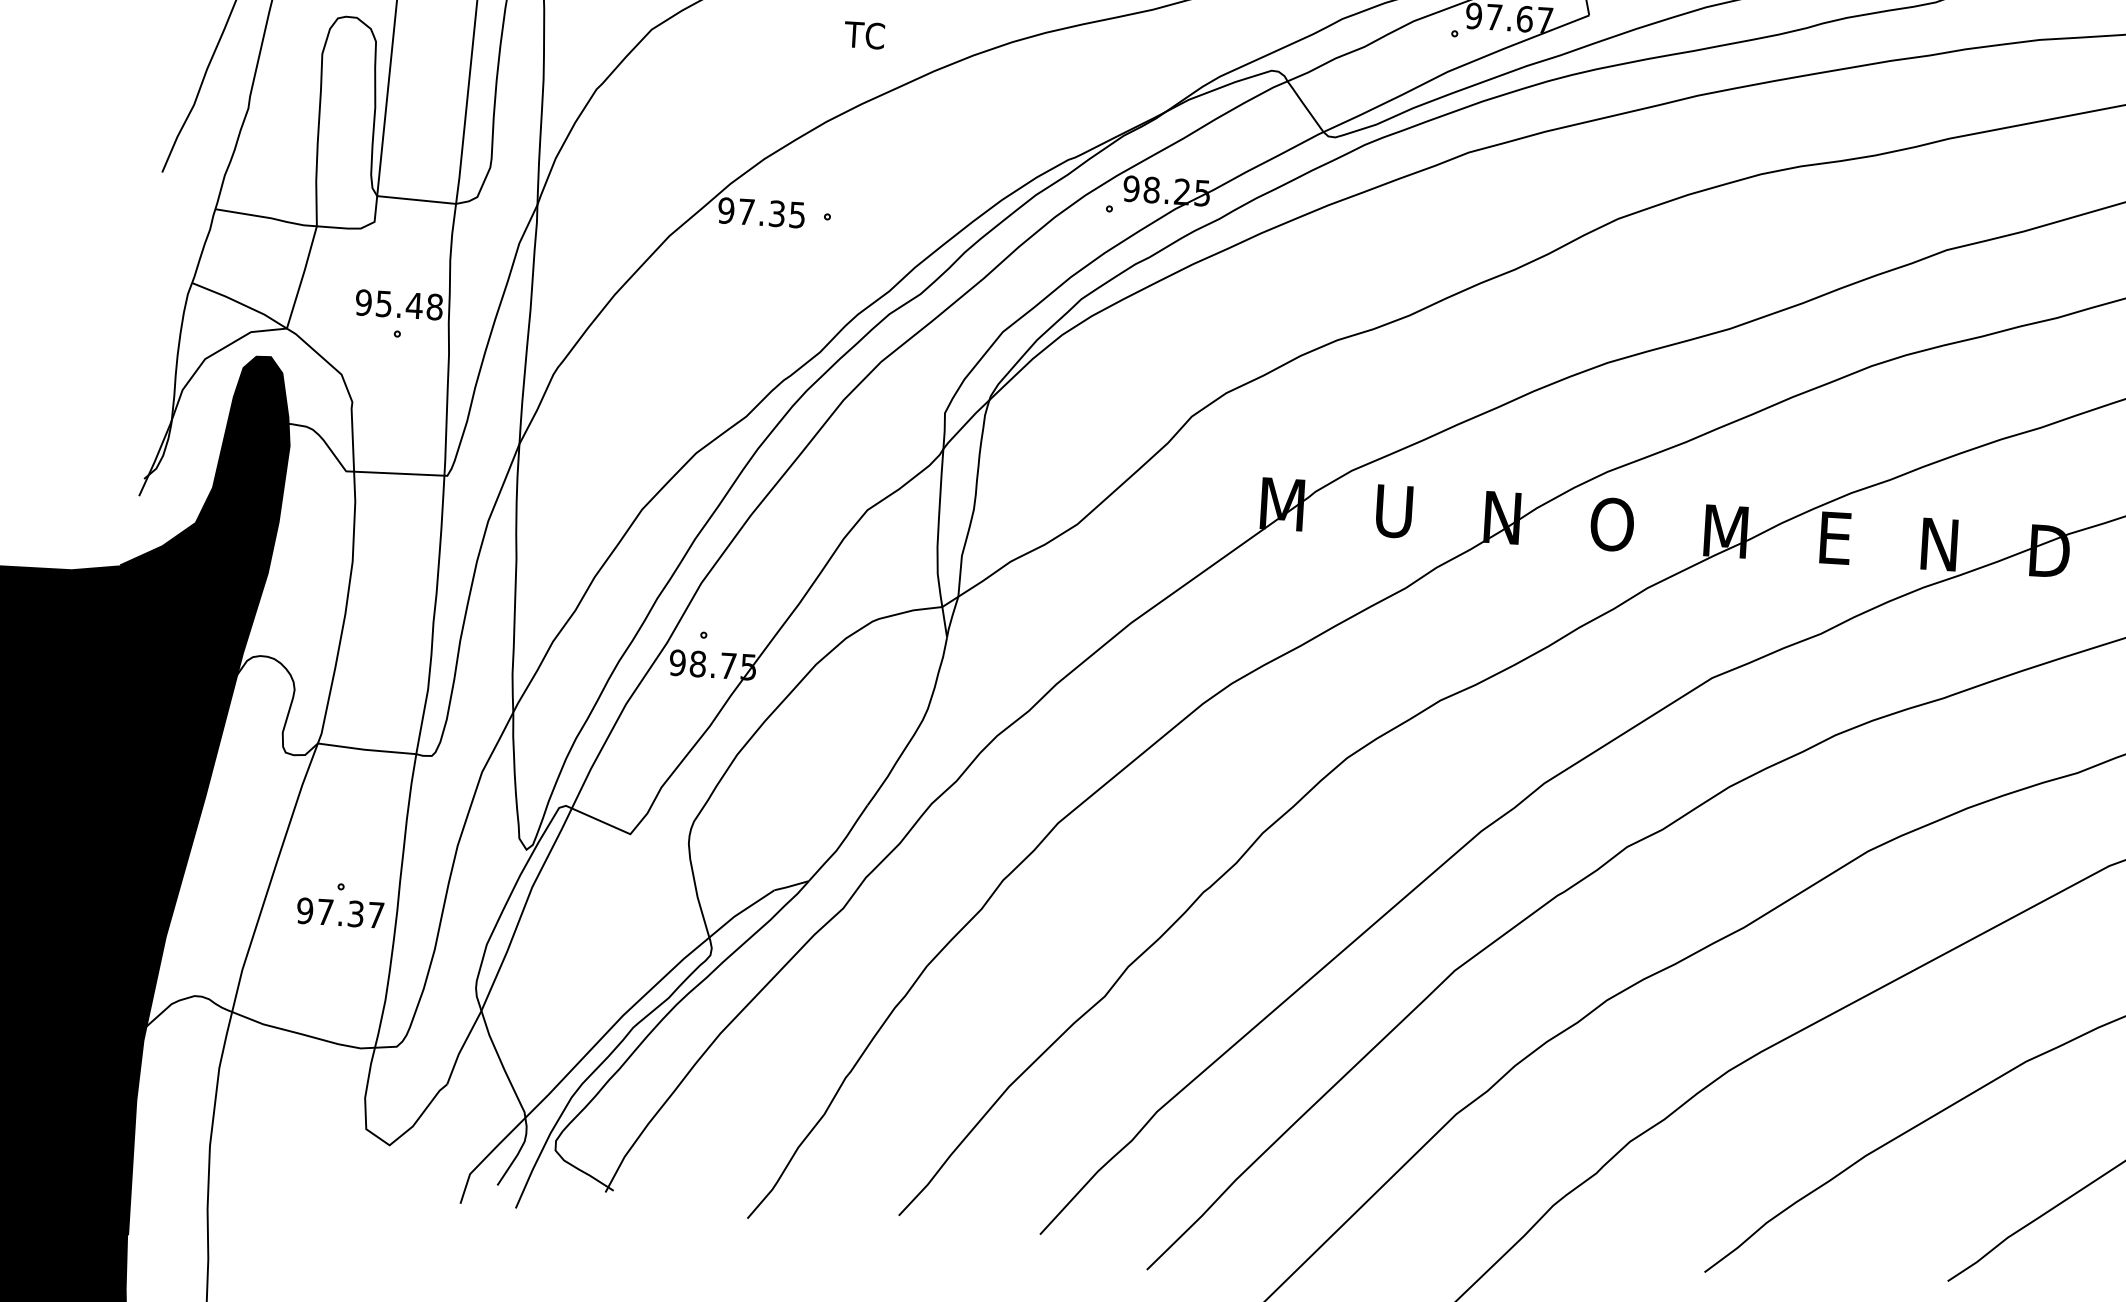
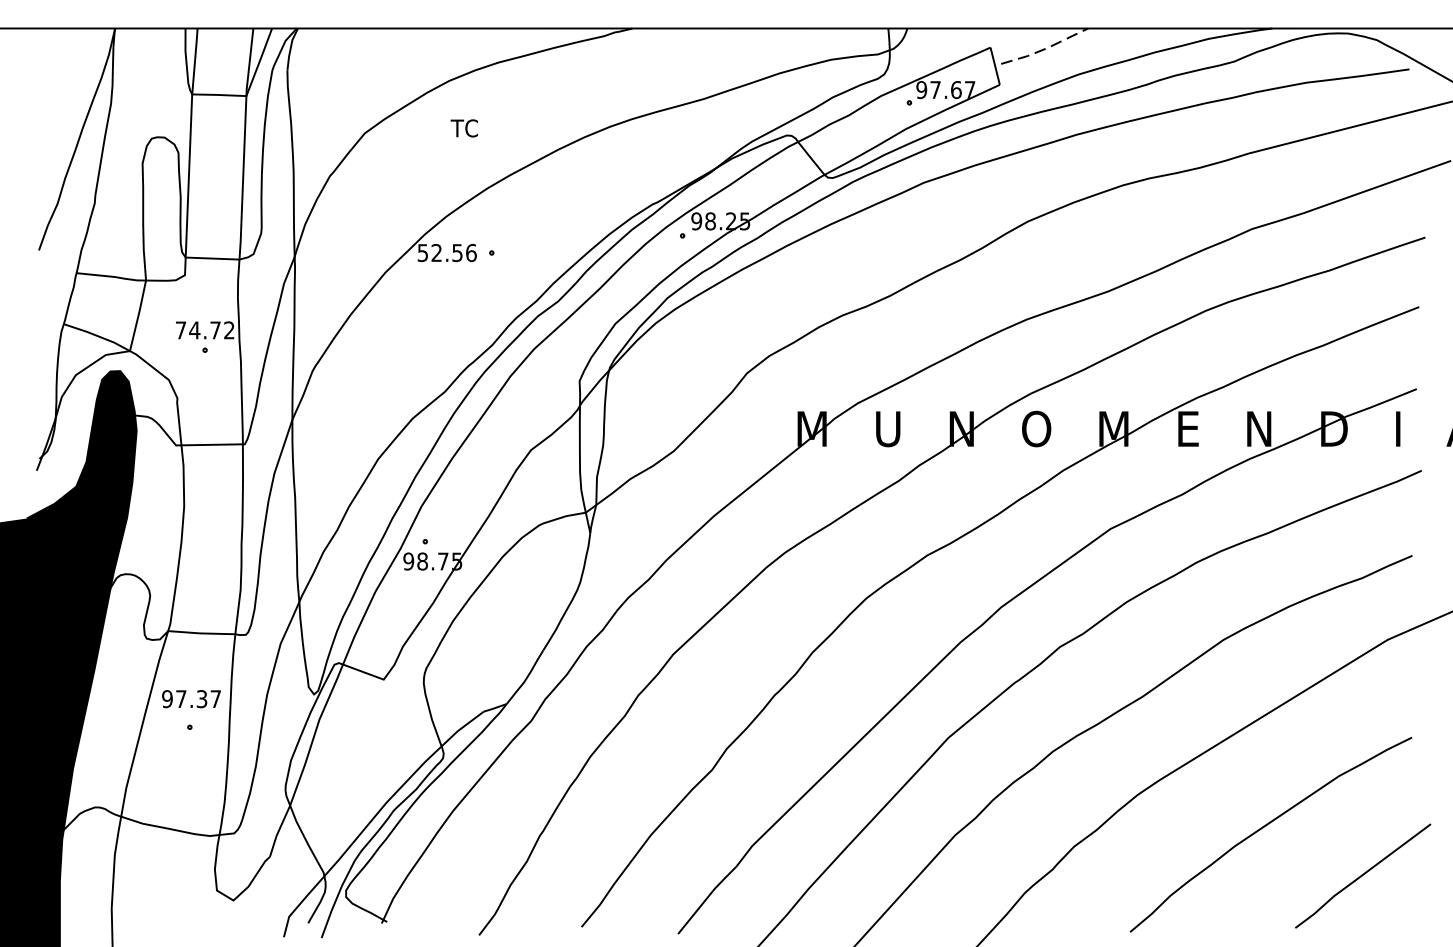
text: (863, 35) -> (463, 128), moved
text: (760, 213) -> (446, 253), 97.35 -> 52.56
text: (398, 304) -> (204, 330), 95.48 -> 74.72
text: (340, 913) -> (191, 699), moved

